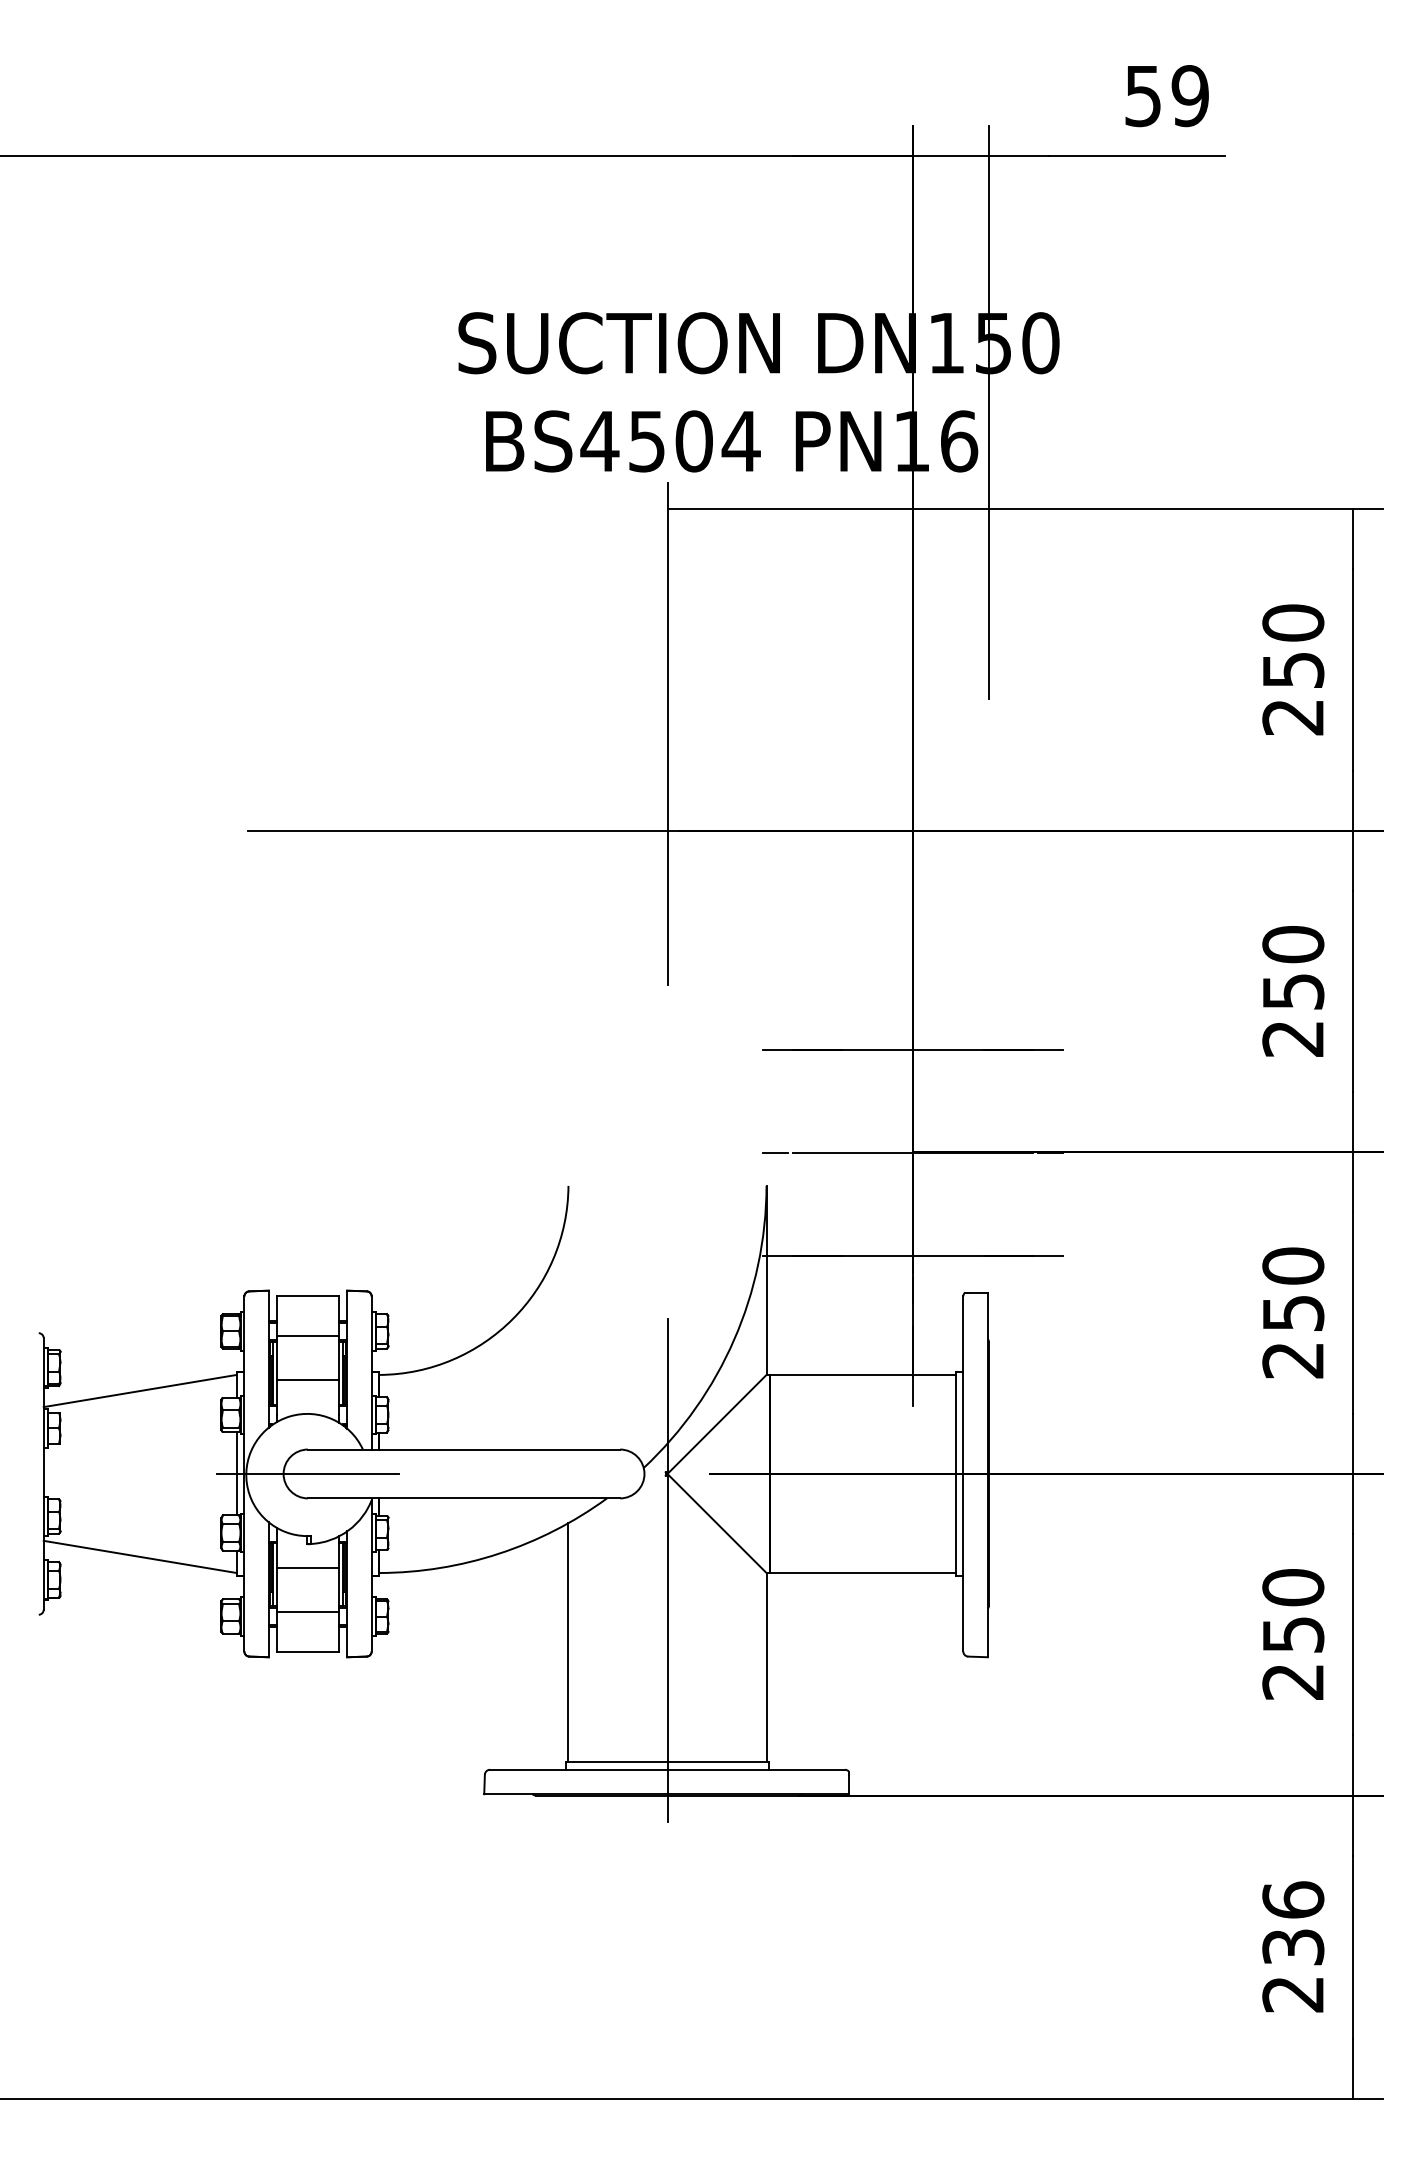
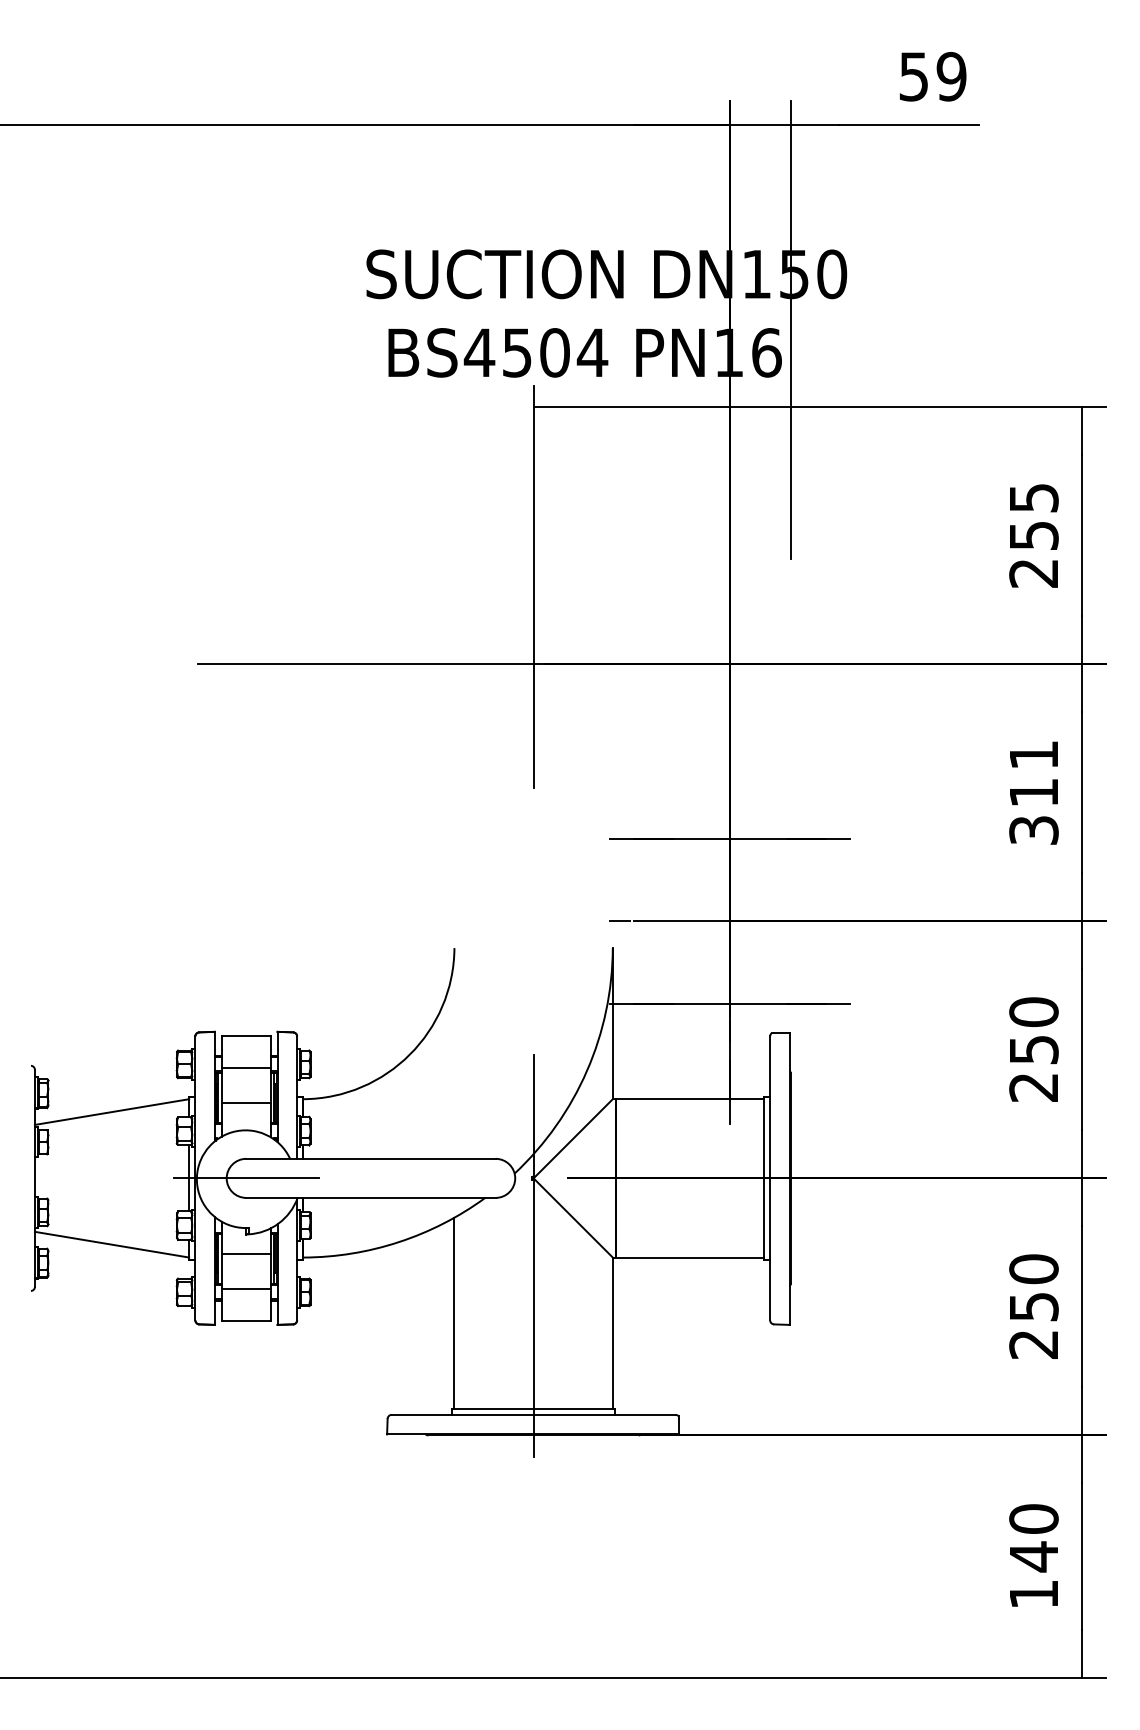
text: (1292, 622) -> (1033, 497), 250 -> 255
text: (1292, 991) -> (1033, 792), 250 -> 311
text: (1292, 1946) -> (1033, 1556), 236 -> 140

